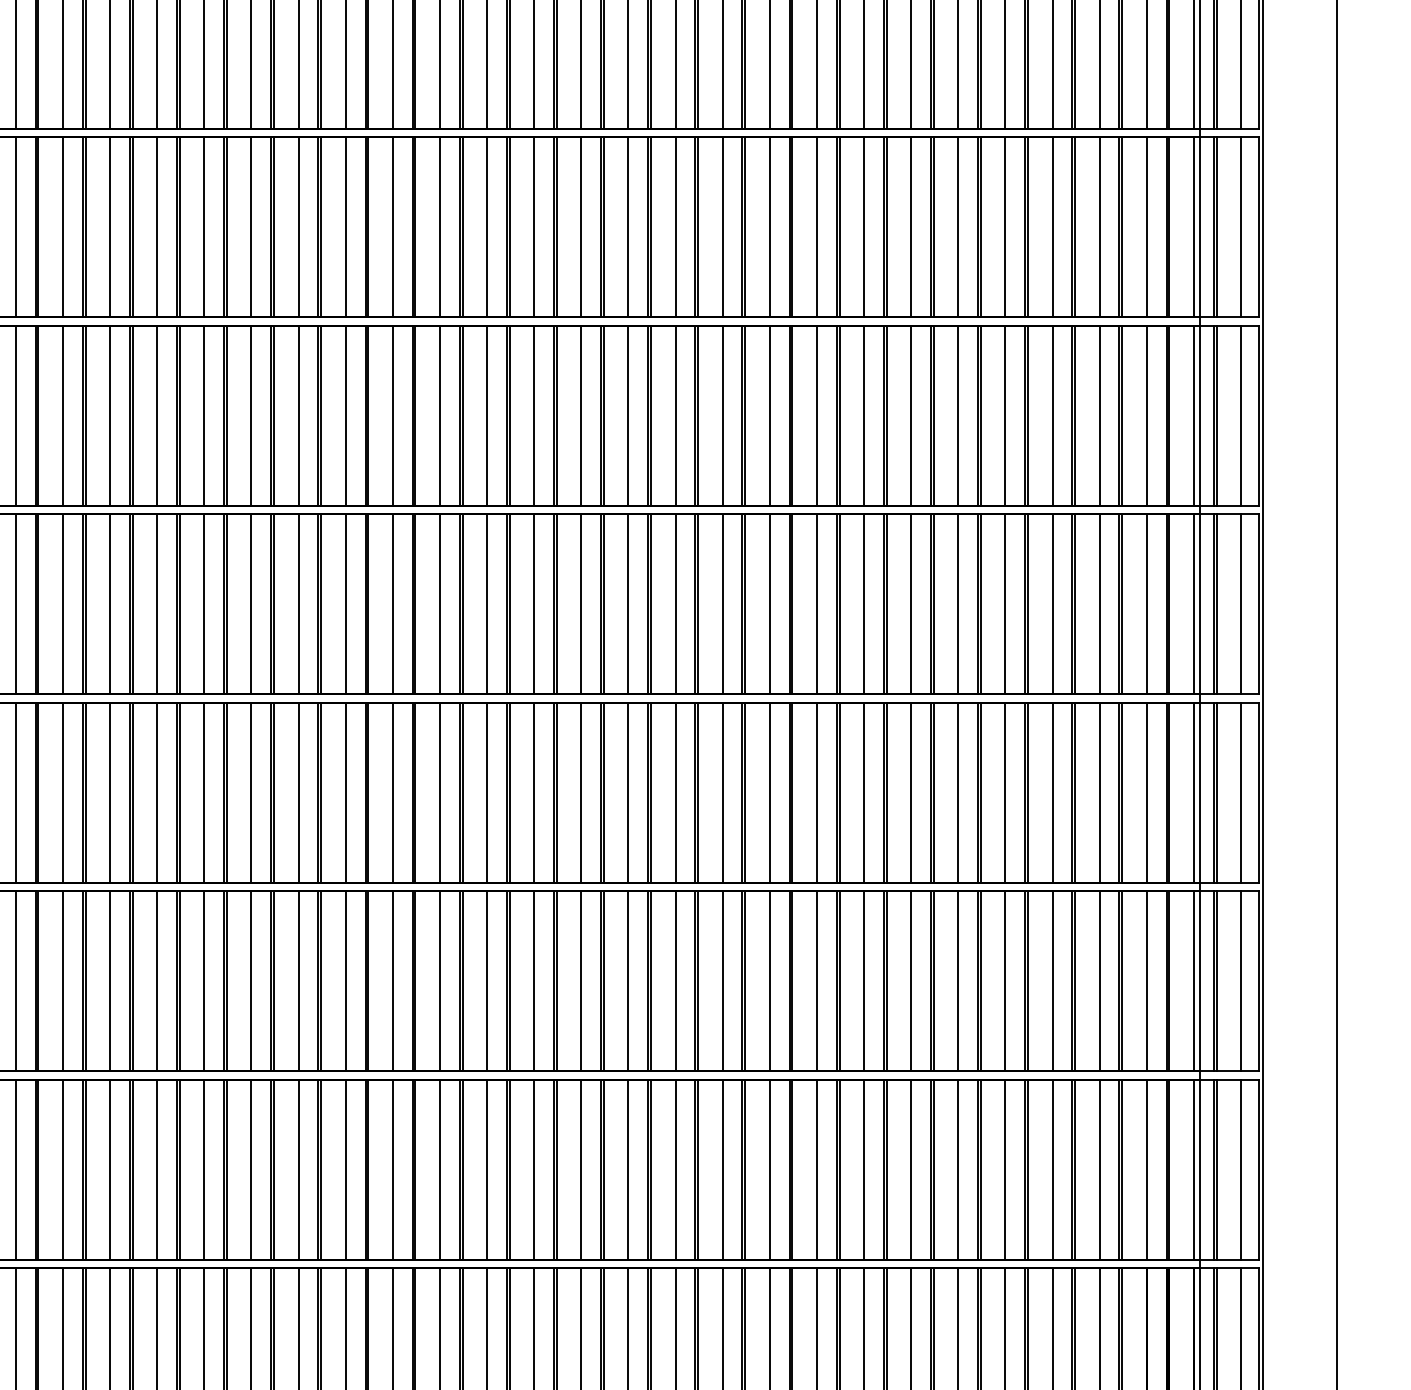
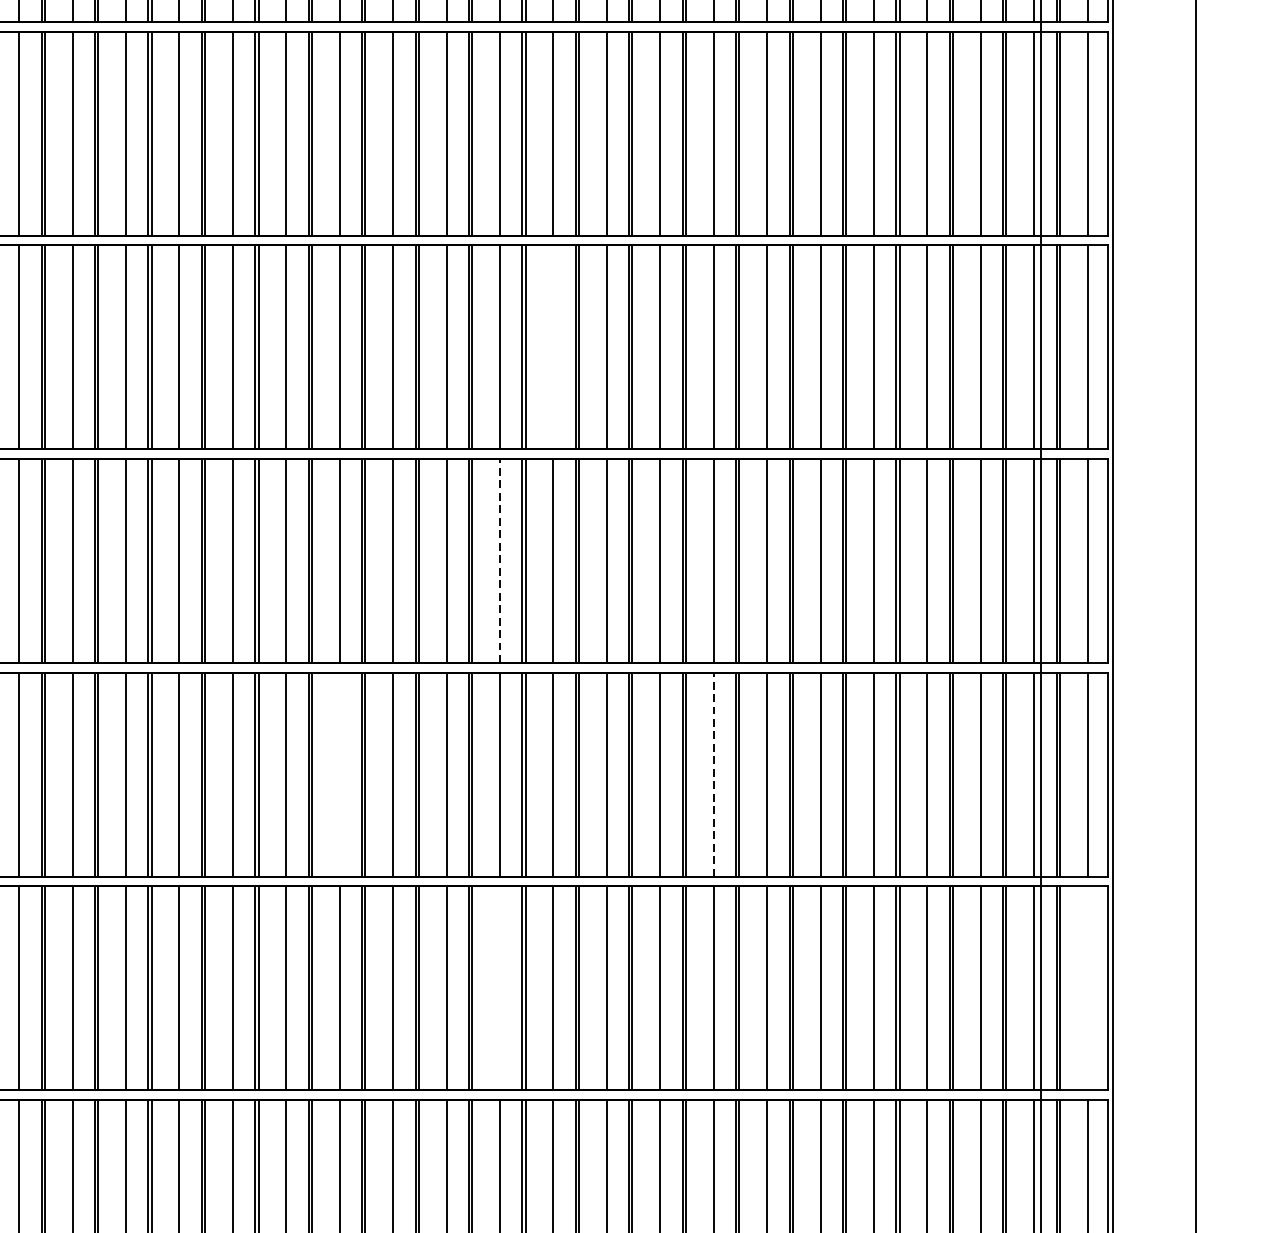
line: (769, 415) -> (553, 347), removed
line: (722, 604) -> (499, 561), solid -> dashed
line: (581, 792) -> (339, 774), removed
line: (911, 792) -> (714, 774), solid -> dashed
line: (722, 981) -> (499, 988), removed
line: (1241, 981) -> (1088, 988), removed

